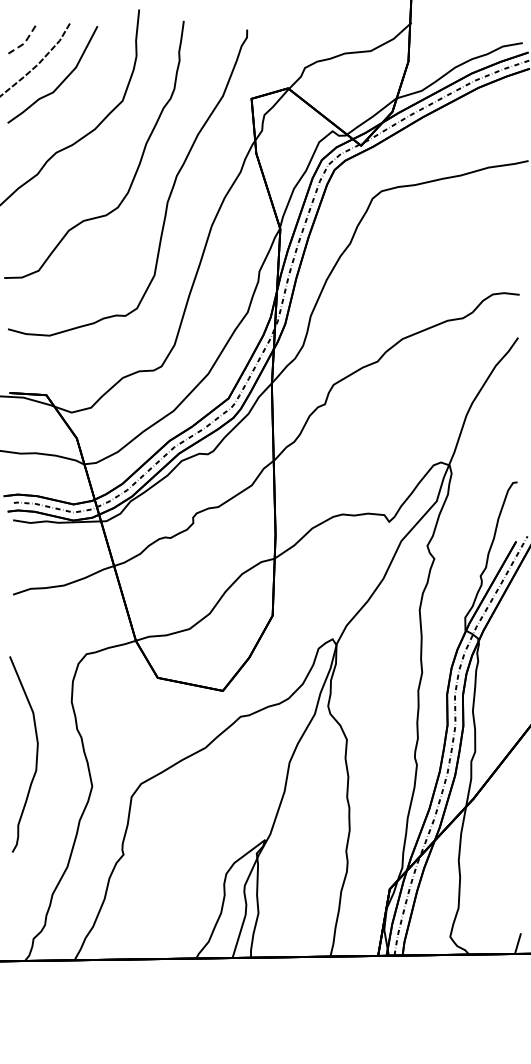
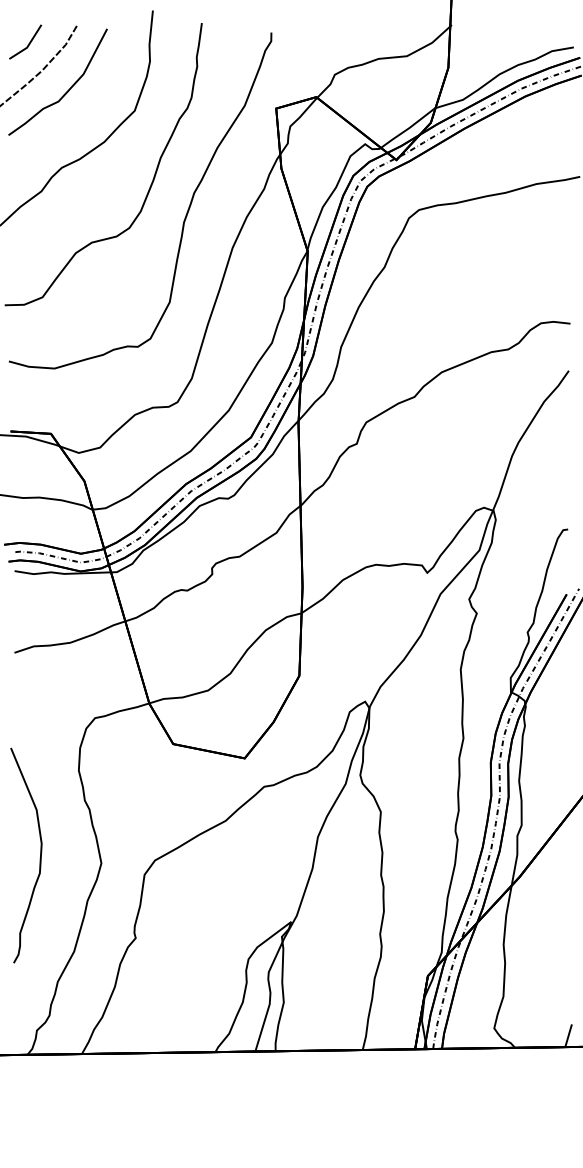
line: (25, 41) -> (28, 45), dashed -> solid
curve: (36, 754) -> (40, 855), moved

